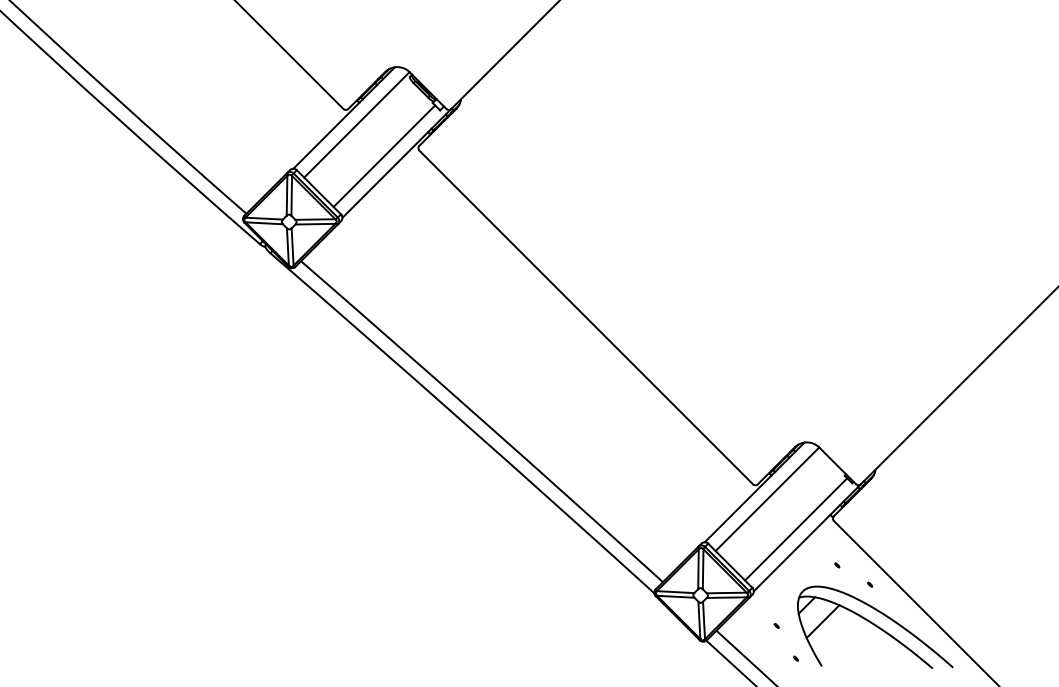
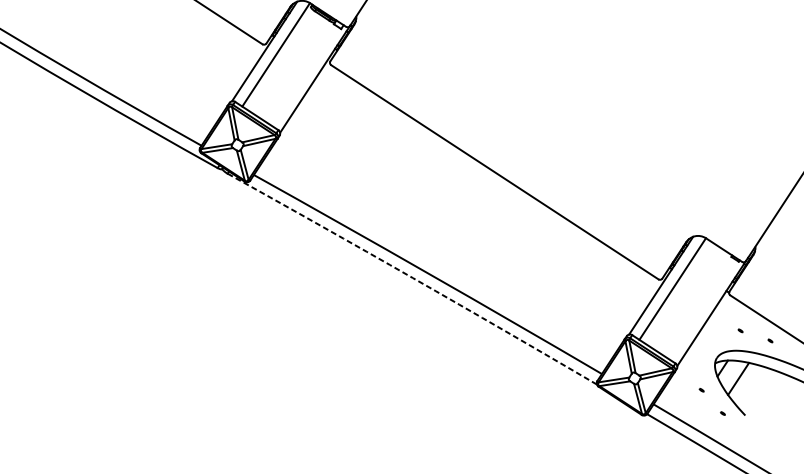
line: (384, 156) -> (303, 75), removed
arc: (463, 422) -> (413, 278), solid -> dashed
line: (796, 529) -> (701, 308), removed

